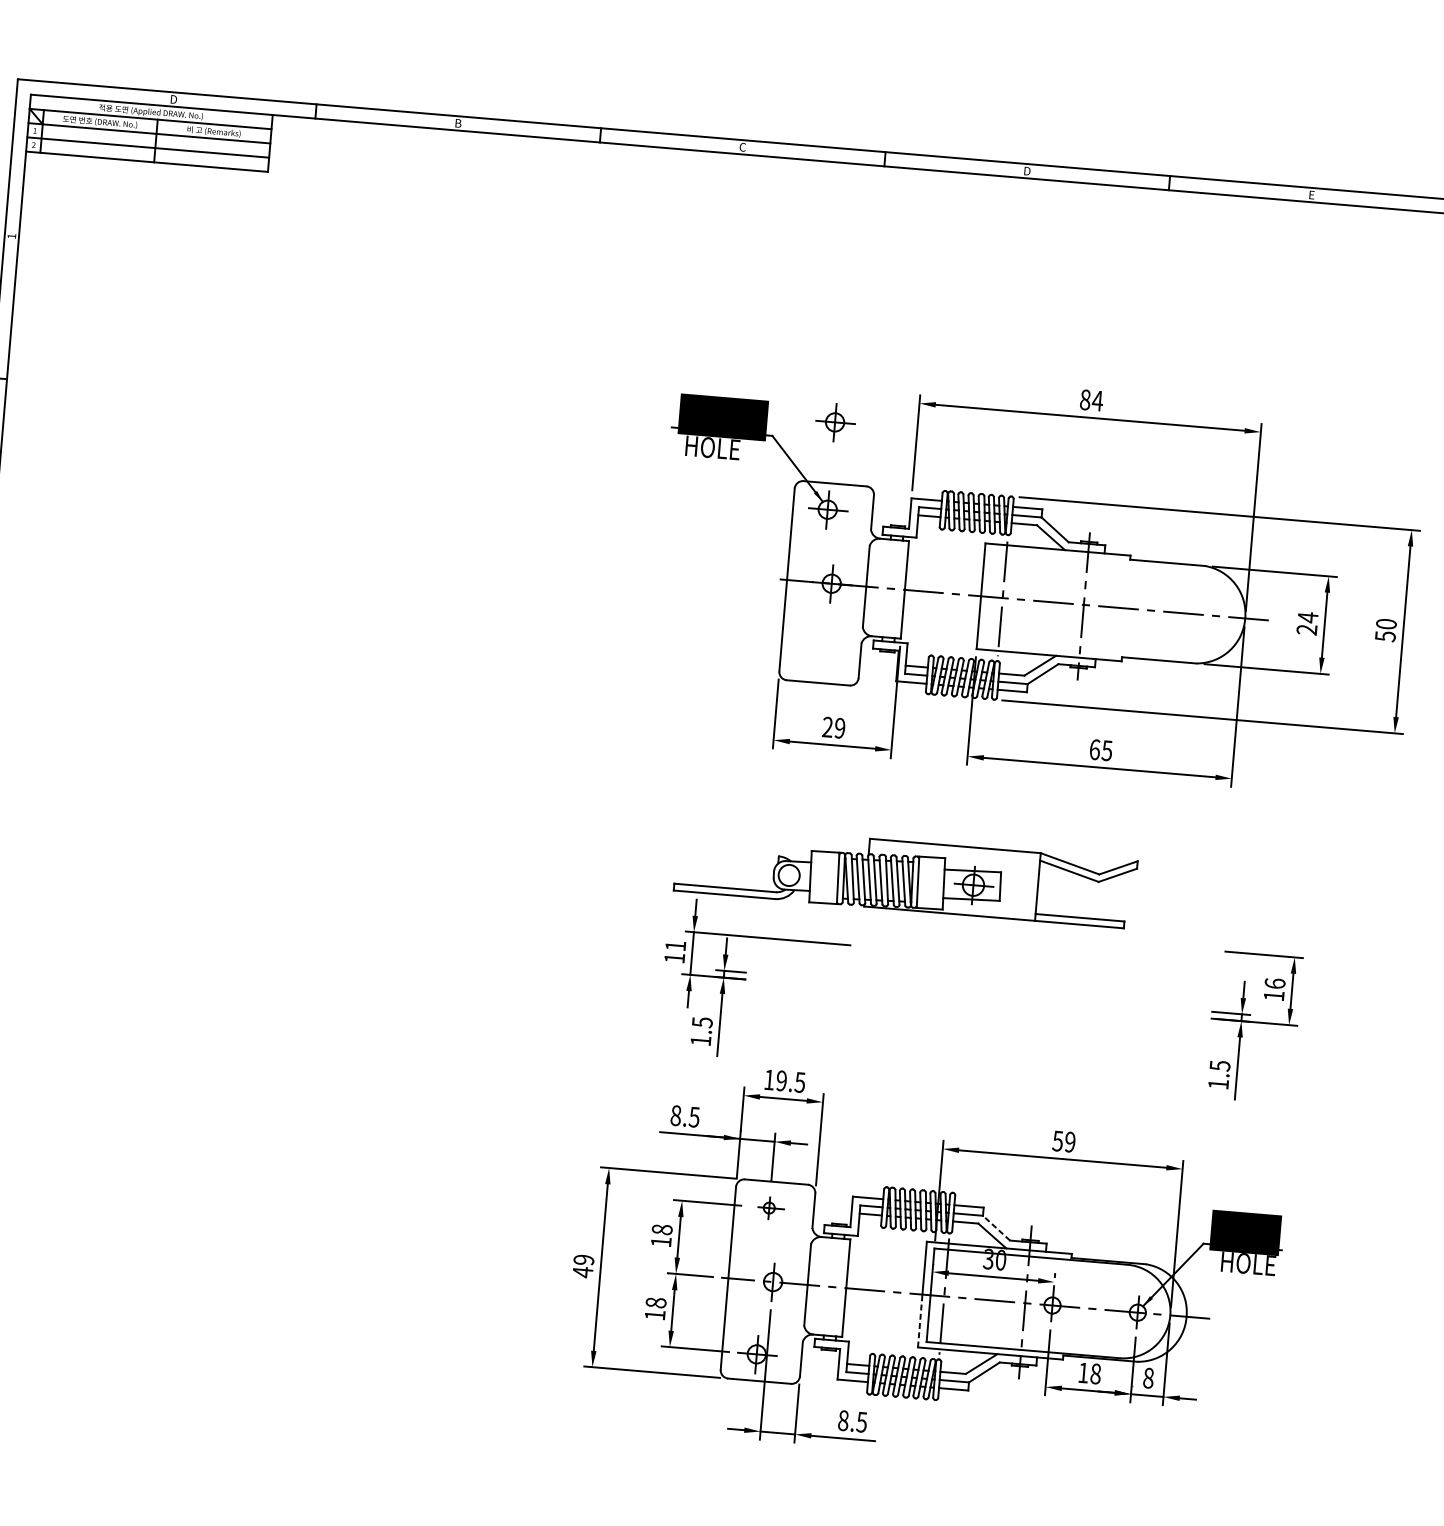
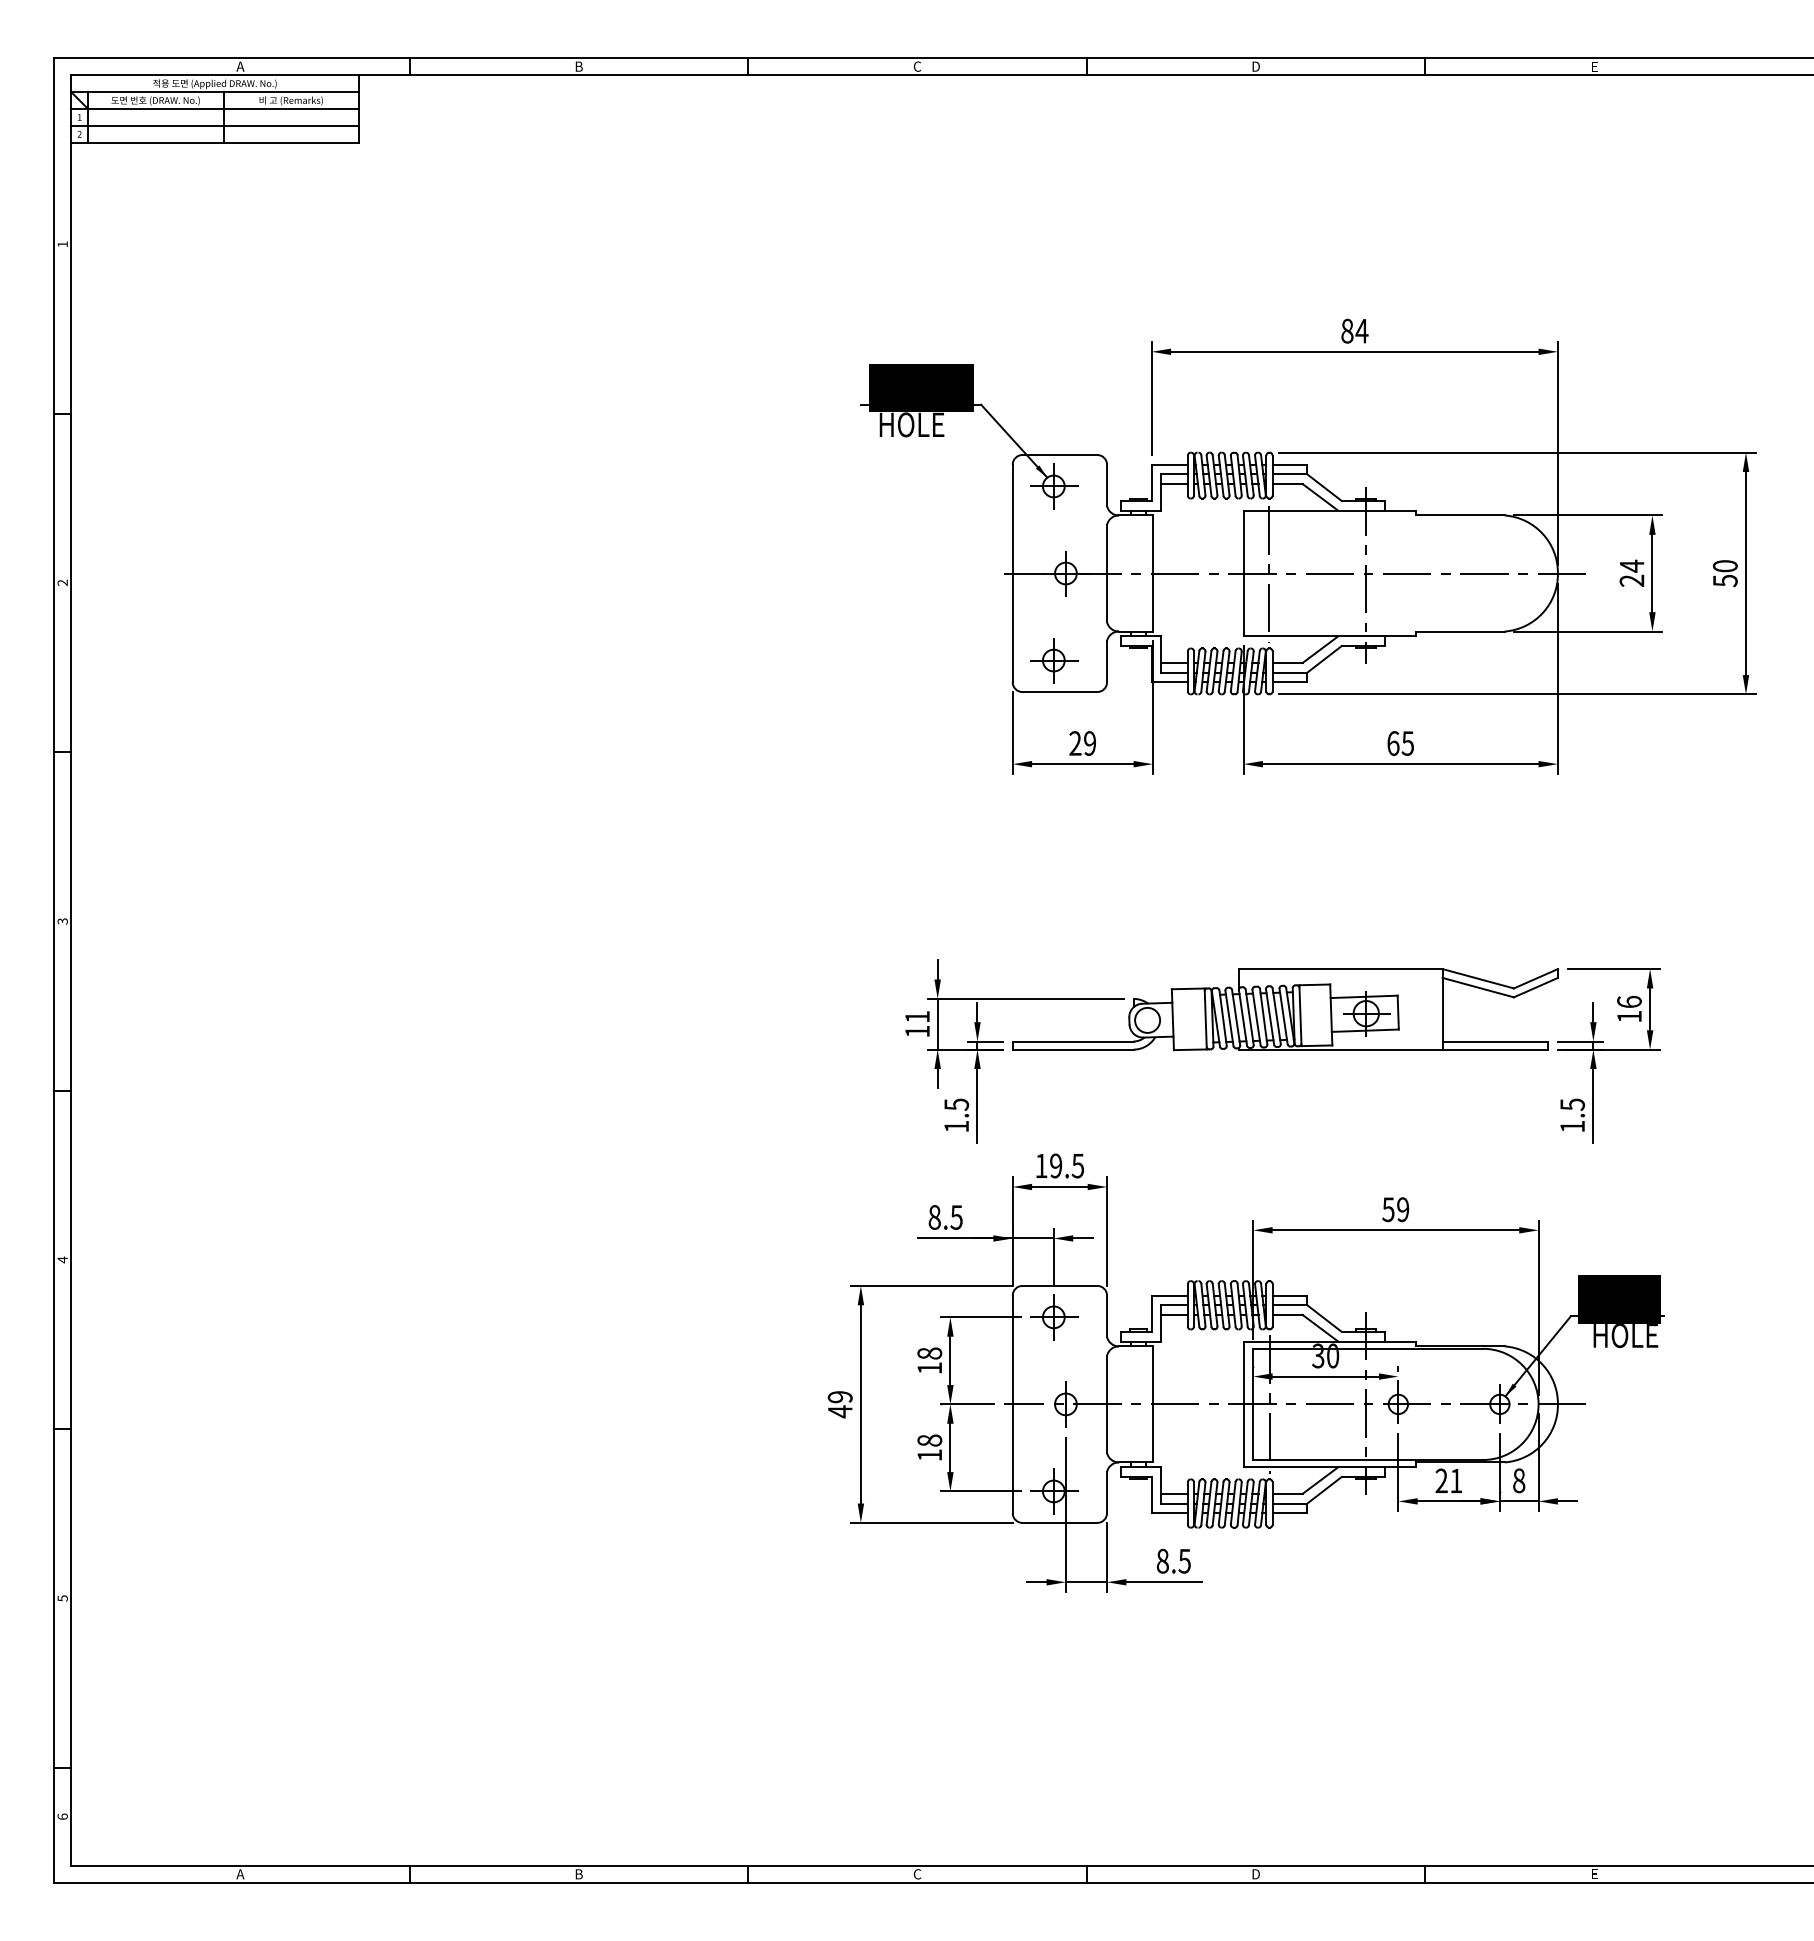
text: (173, 99) -> (240, 66), D -> A
part: (835, 422) -> (1054, 660), moved
part: (905, 876) -> (1285, 1009), moved
part: (769, 1208) -> (1054, 1317), size x1.67
line: (996, 1228) -> (1324, 1318), dashed -> solid
line: (920, 1320) -> (1243, 1435), dashed -> solid
text: (1089, 1373) -> (1448, 1480), 18 -> 21

